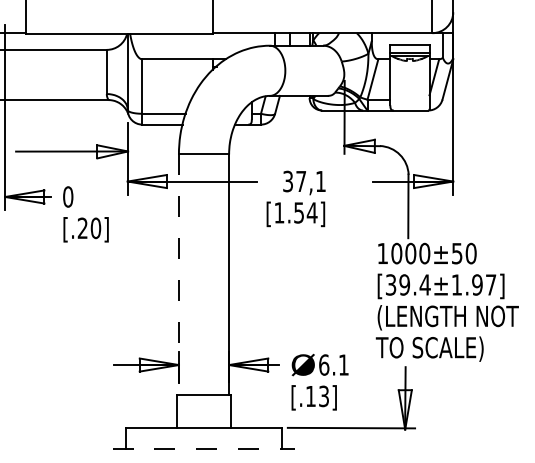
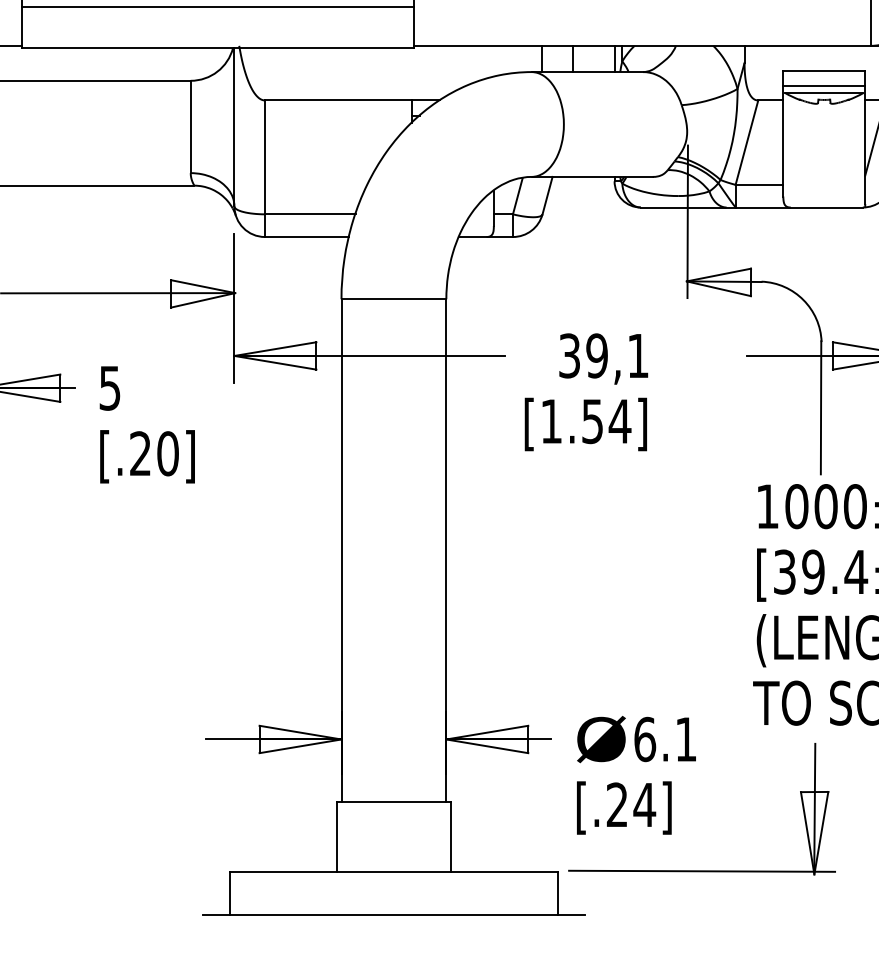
line: (119, 14) -> (217, 6), added
text: (301, 181) -> (597, 355), 37,1 -> 39,1
text: (68, 196) -> (110, 387), 0 -> 5
line: (178, 275) -> (340, 552), dashed -> solid
text: (317, 396) -> (631, 805), [.13] -> [.24]
line: (204, 448) -> (394, 913), dashed -> solid

